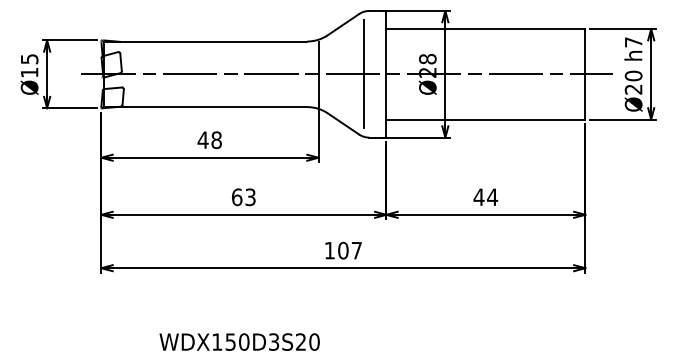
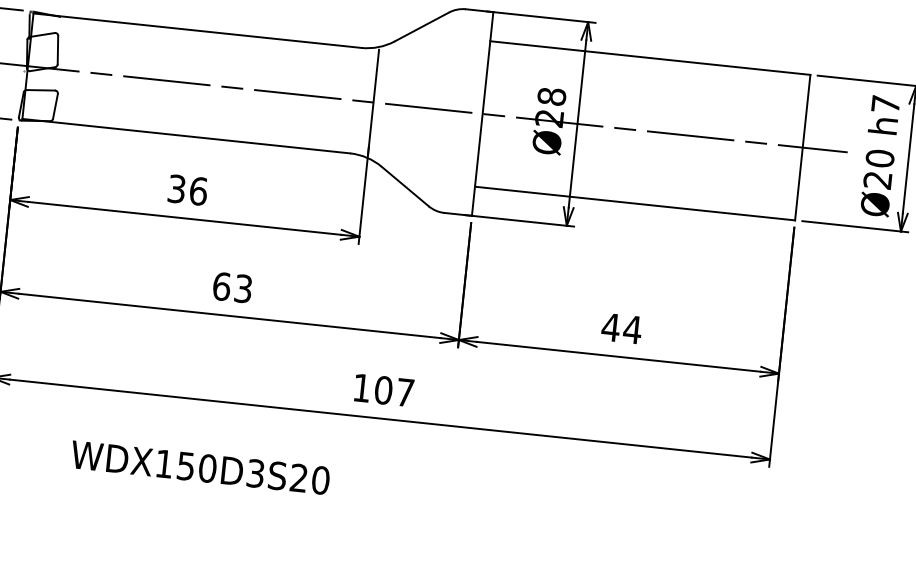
line: (363, 73) -> (445, 108), removed
text: (209, 140) -> (186, 190), 48 -> 36
text: (239, 341) -> (200, 466), moved

